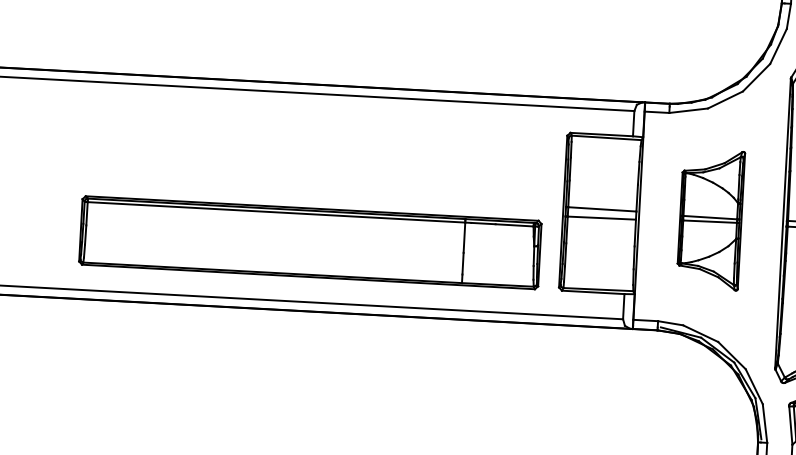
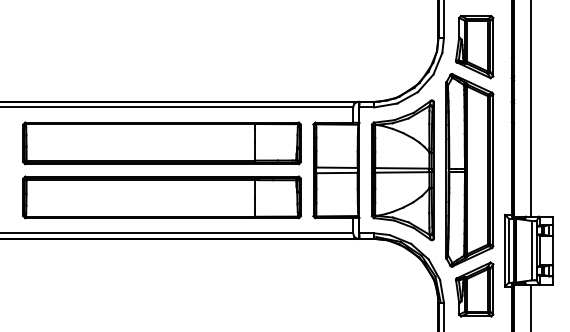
part: (314, 153) -> (161, 143), added
part: (710, 219) -> (402, 170), size x1.67

